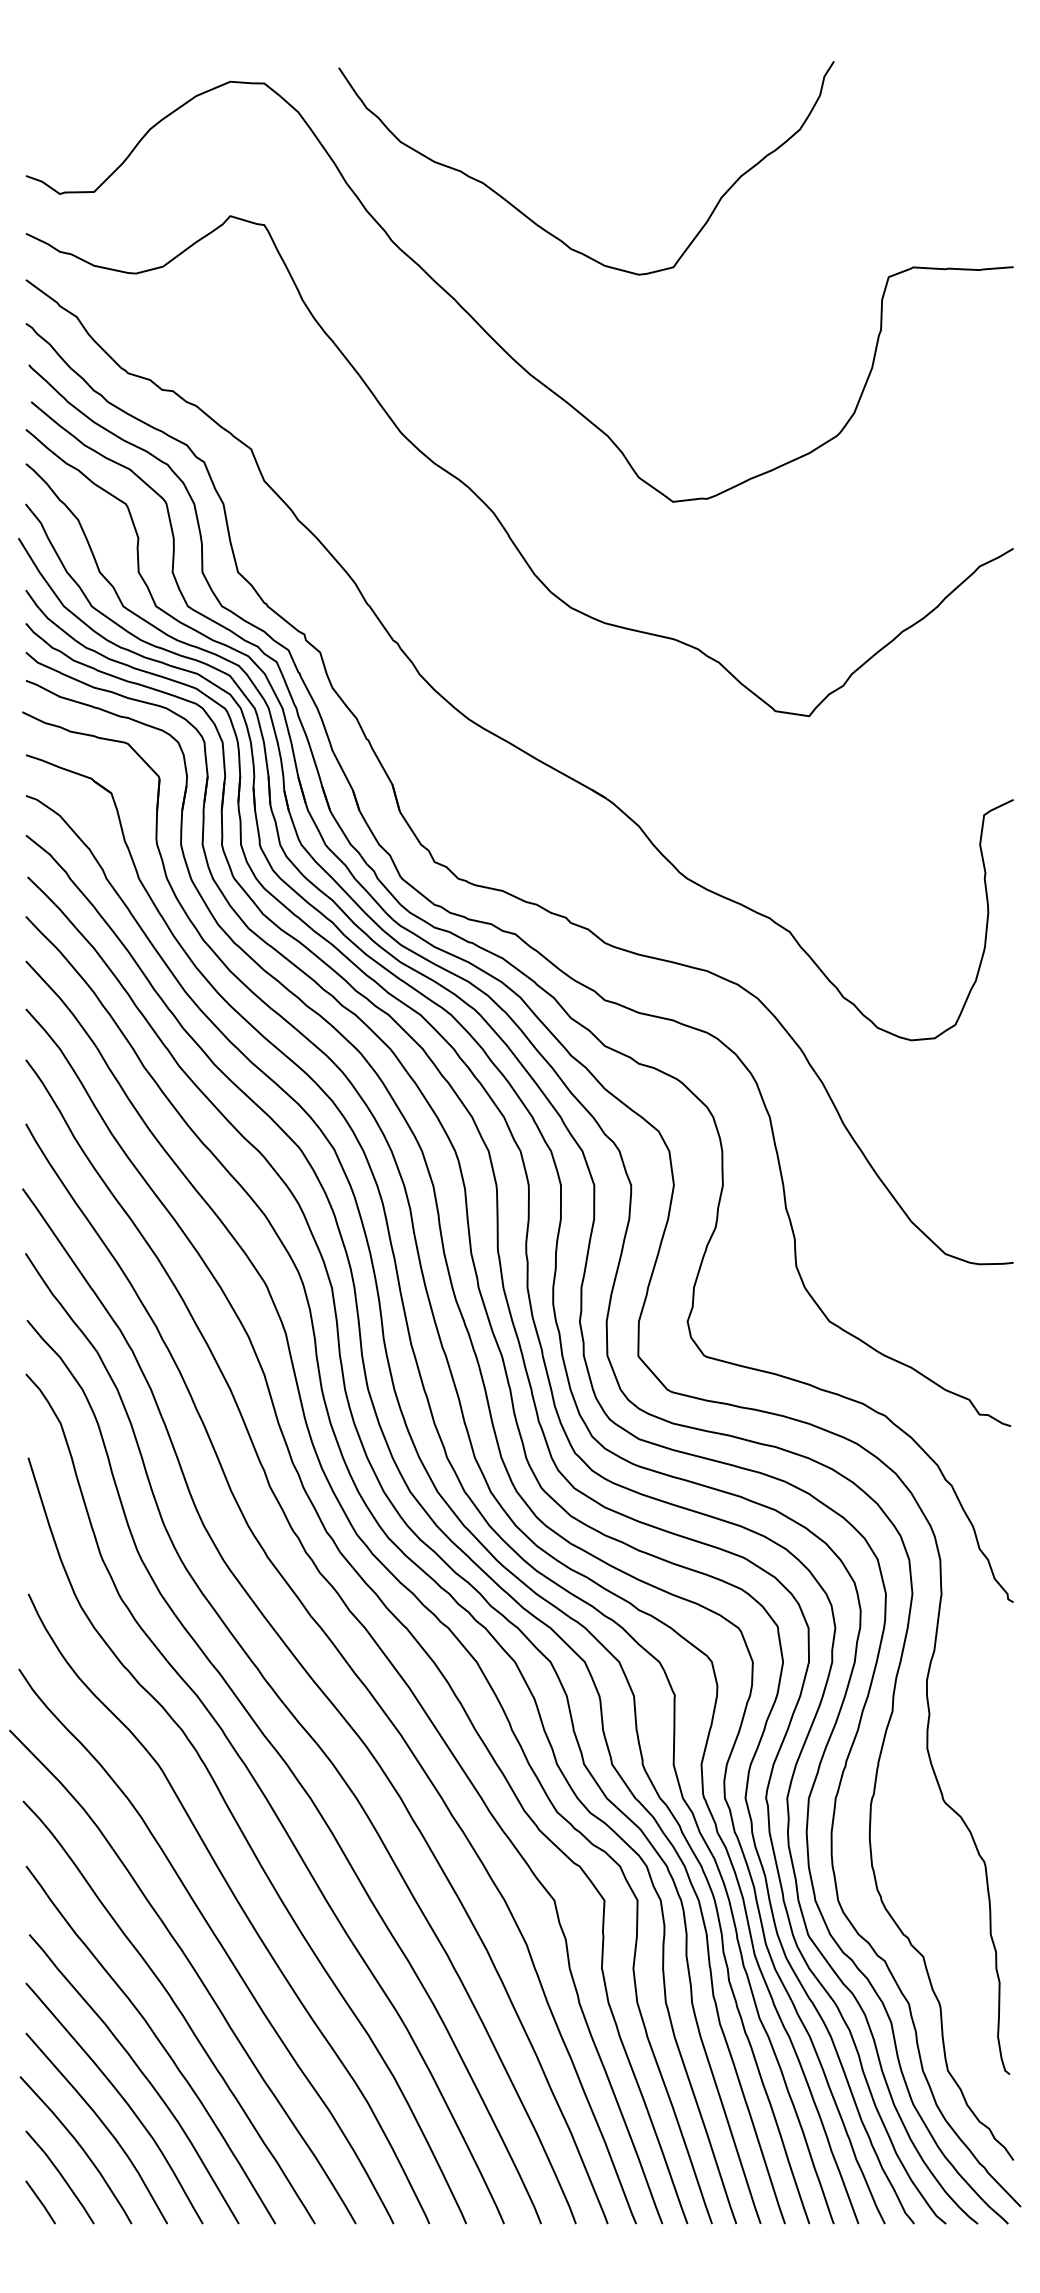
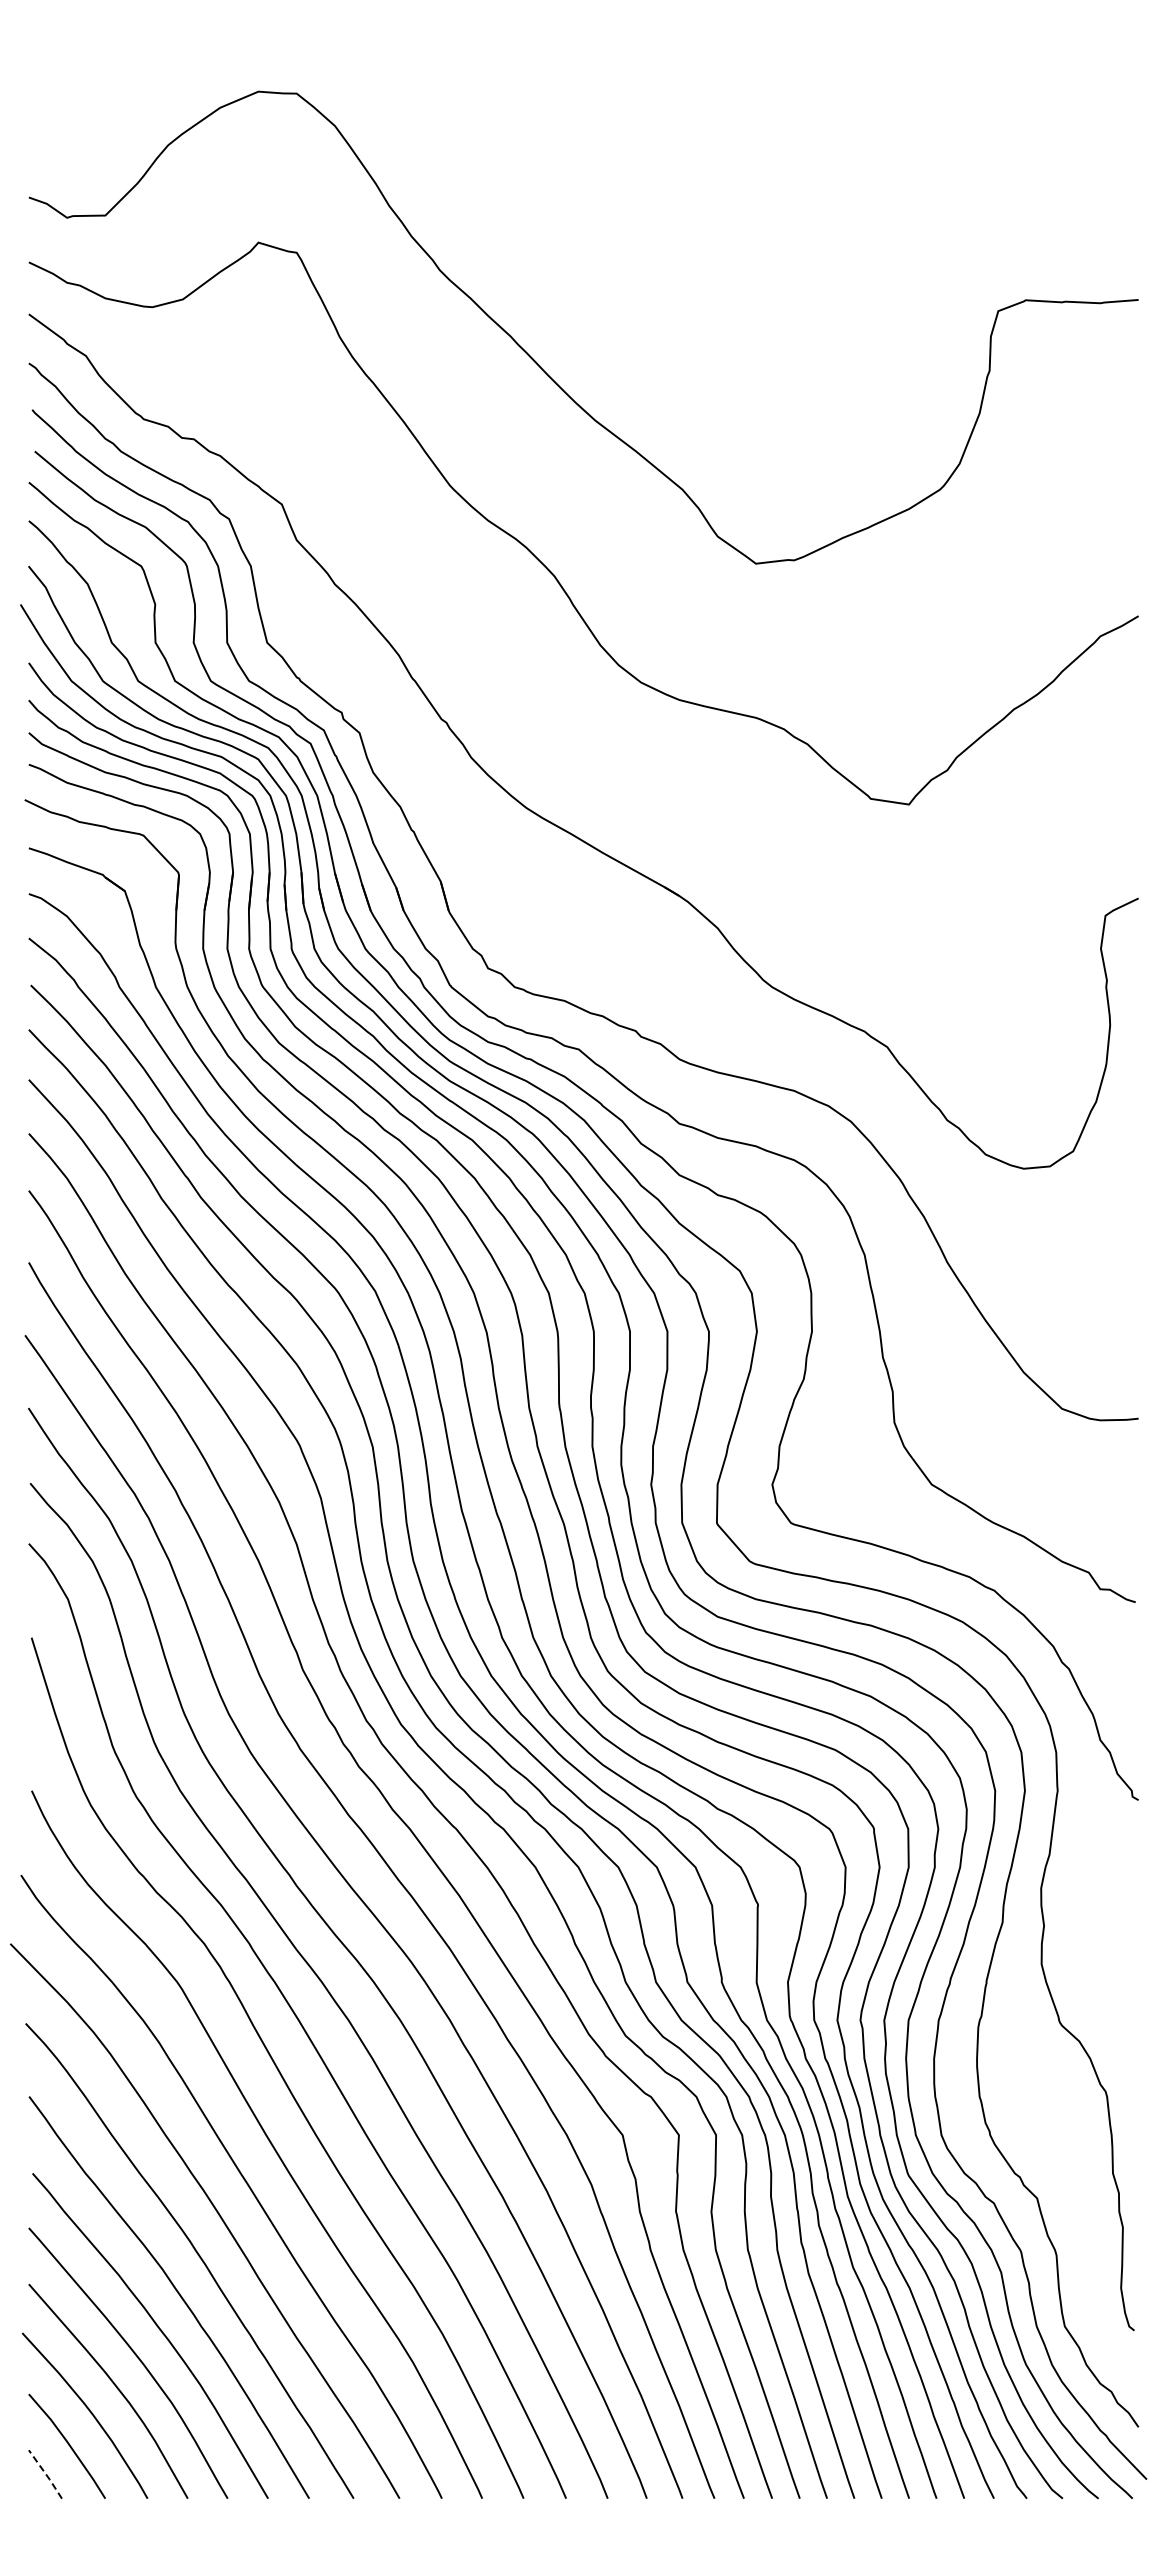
curve: (545, 229) -> (612, 257), removed
line: (41, 2202) -> (46, 2474), solid -> dashed

